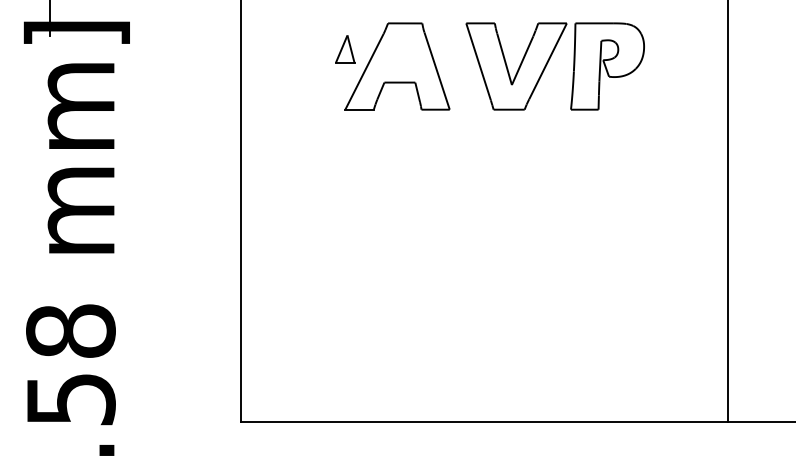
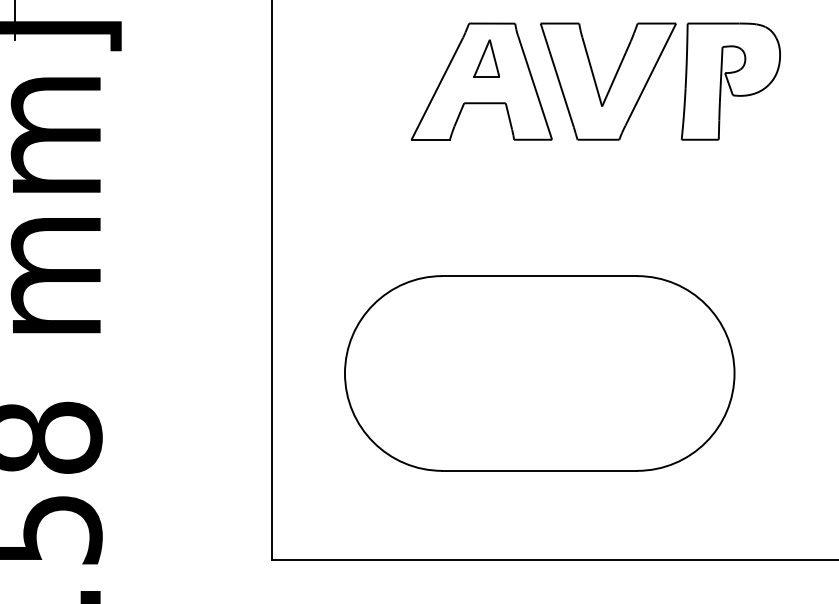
part: (345, 49) -> (487, 58), moved
part: (548, 62) -> (651, 76), moved
part: (440, 283) -> (539, 373), added

